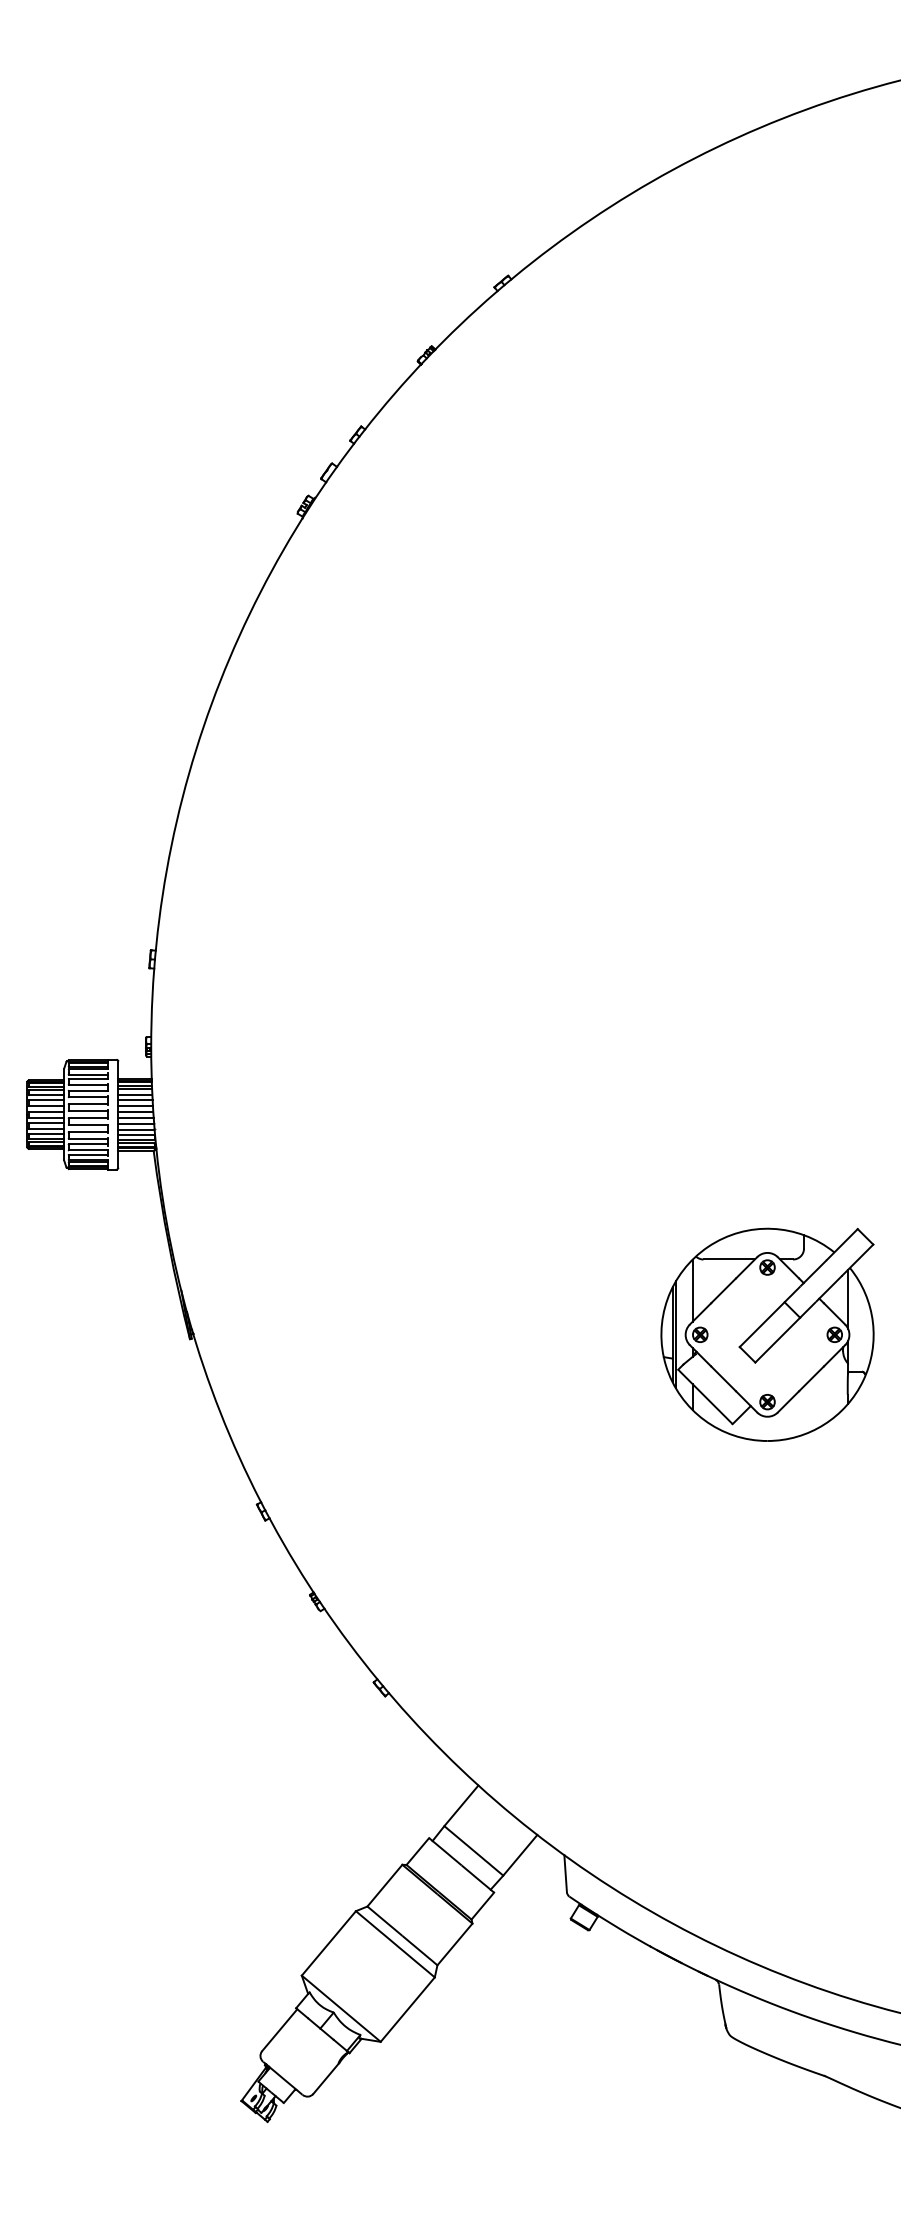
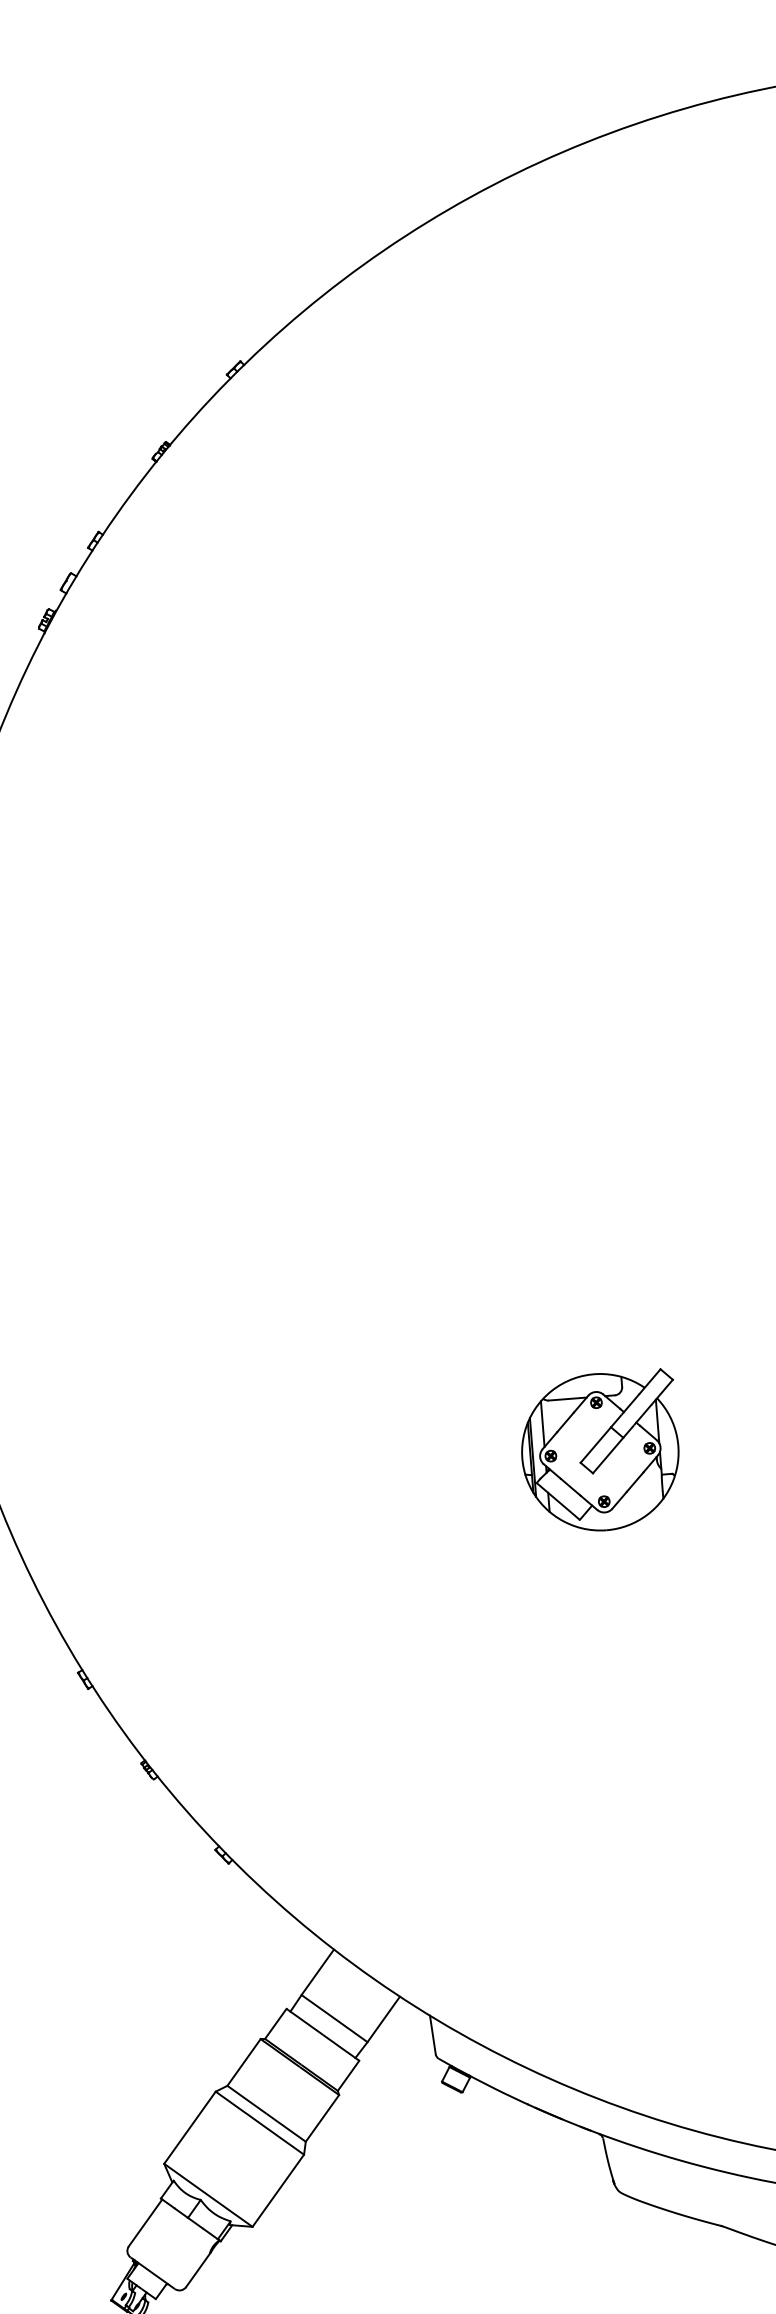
part: (767, 1334) -> (600, 1451), size x0.7

